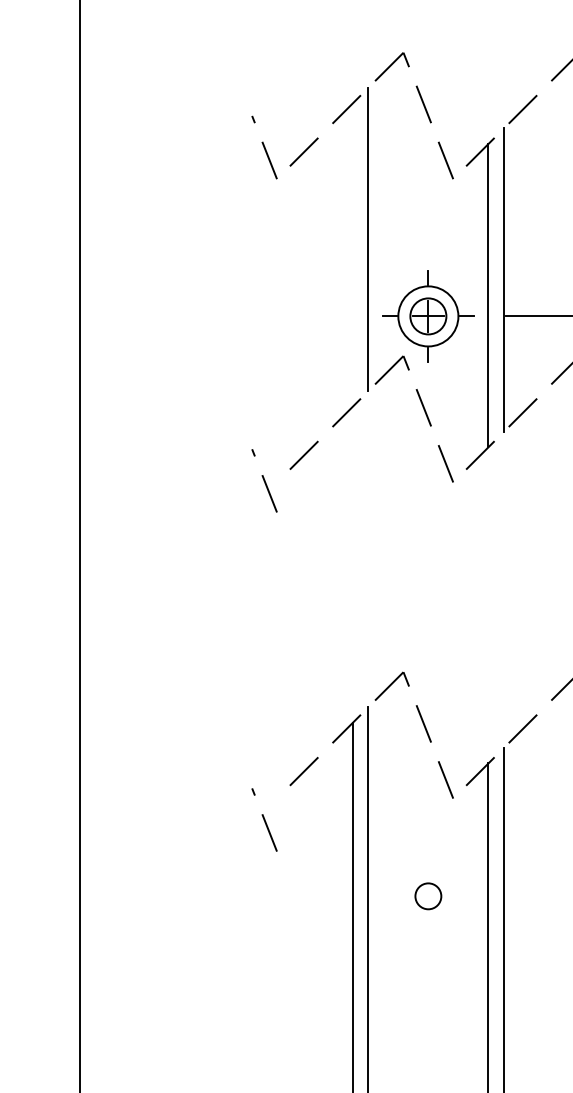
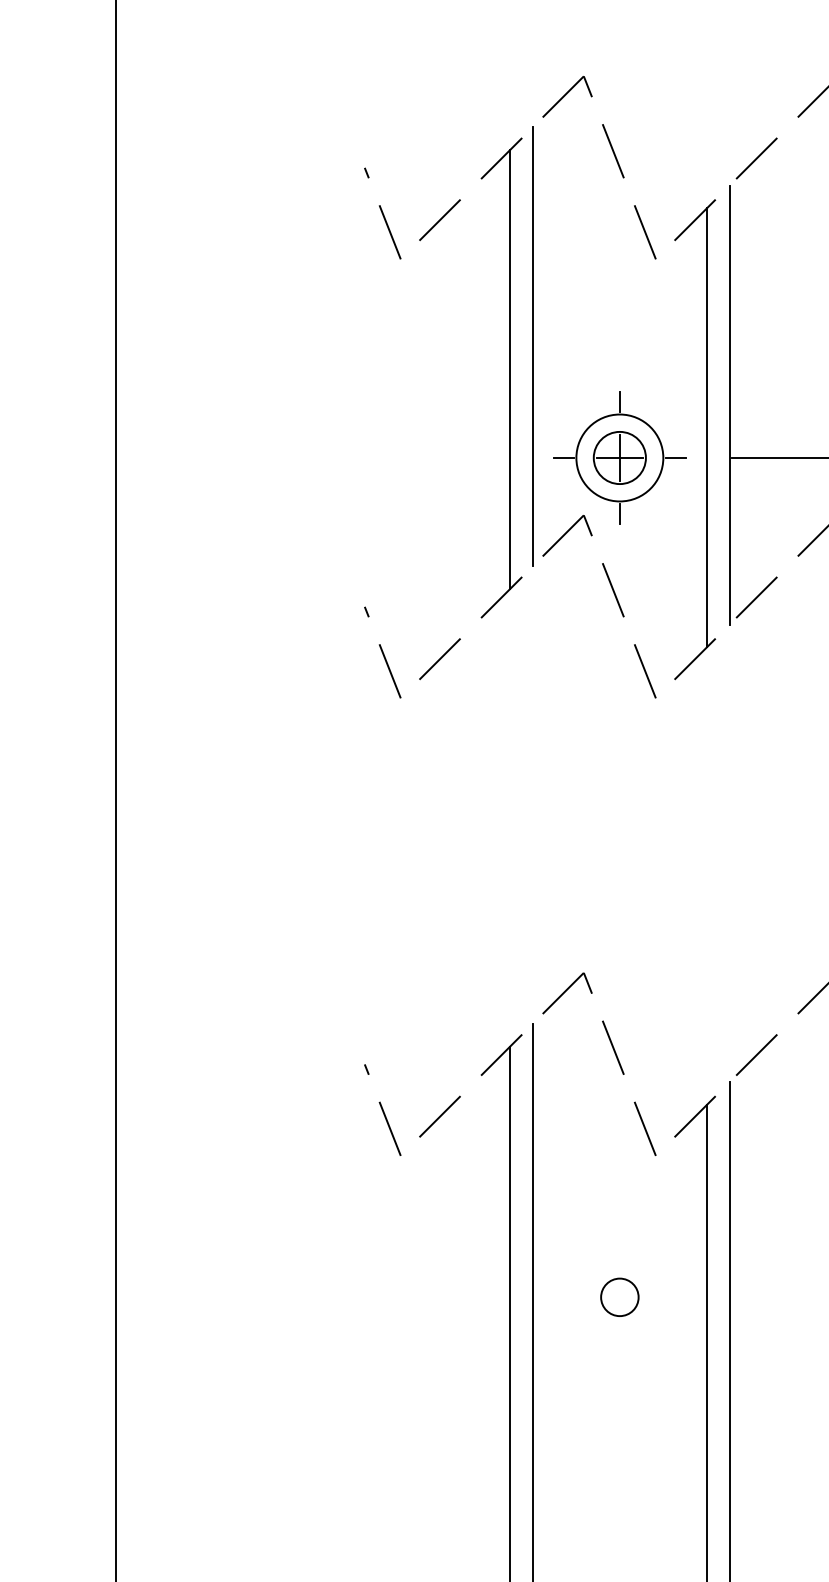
line: (352, 255) -> (510, 369), added
line: (264, 480) -> (382, 652), moved
line: (264, 819) -> (382, 1109), moved

